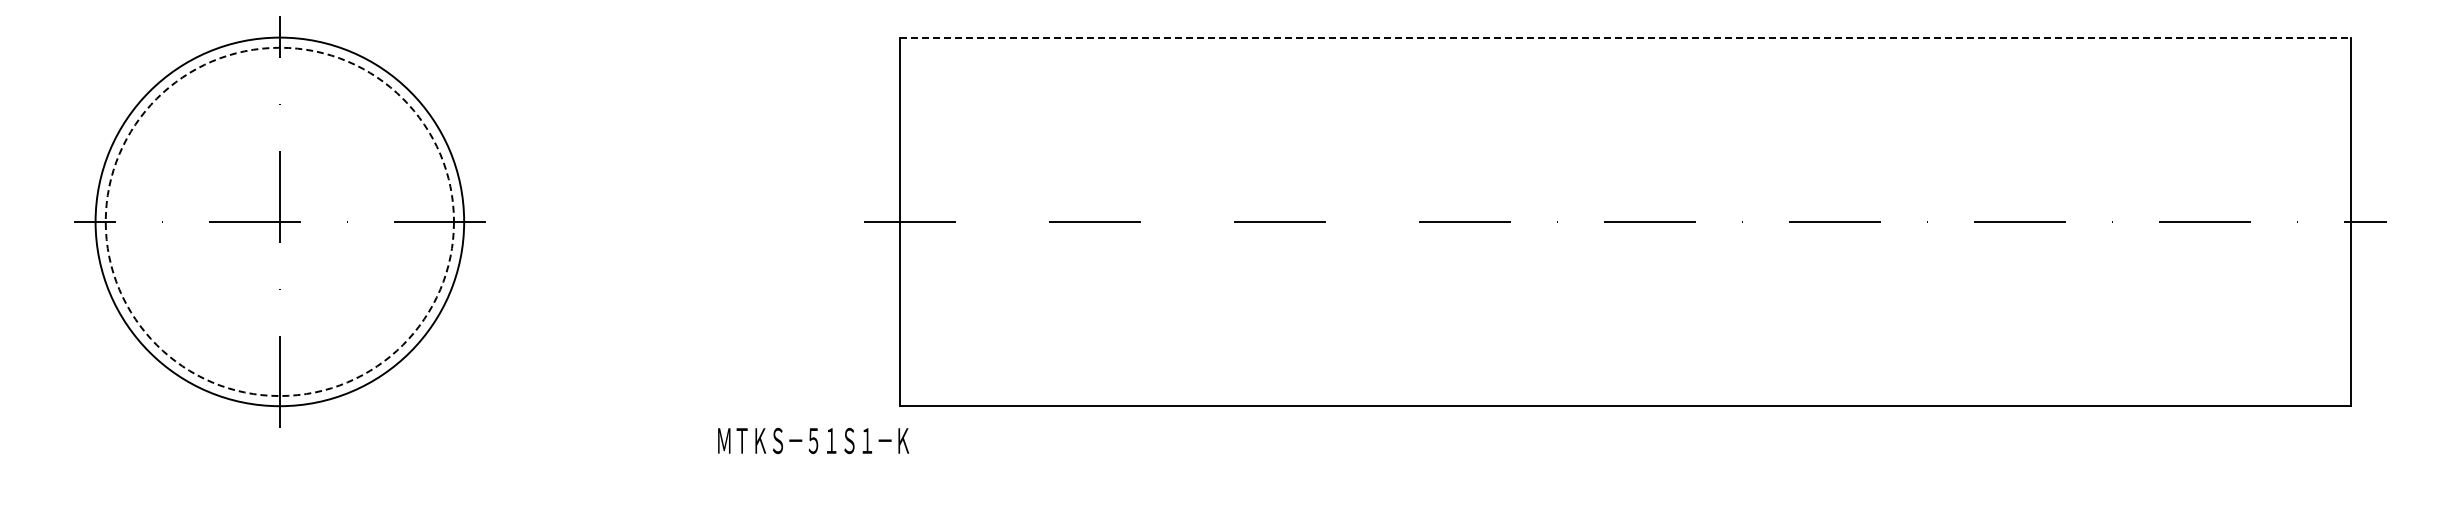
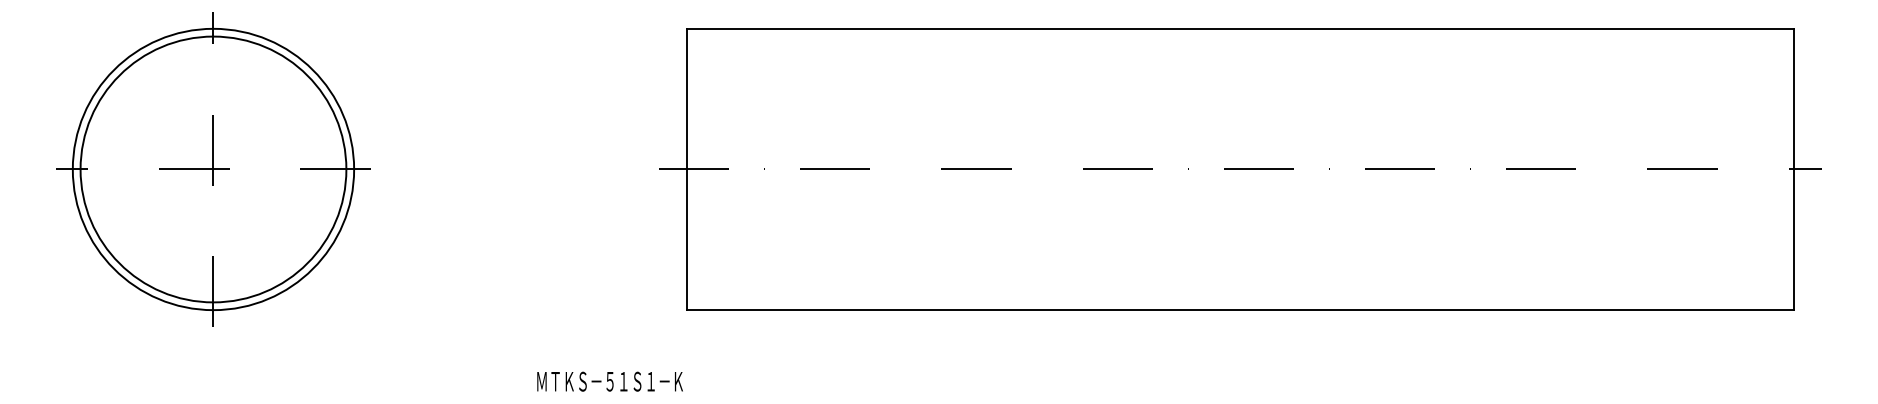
line: (1625, 37) -> (1240, 28), dashed -> solid
circle: (279, 221) -> (213, 169), dashed -> solid
text: (813, 440) -> (610, 381), moved

